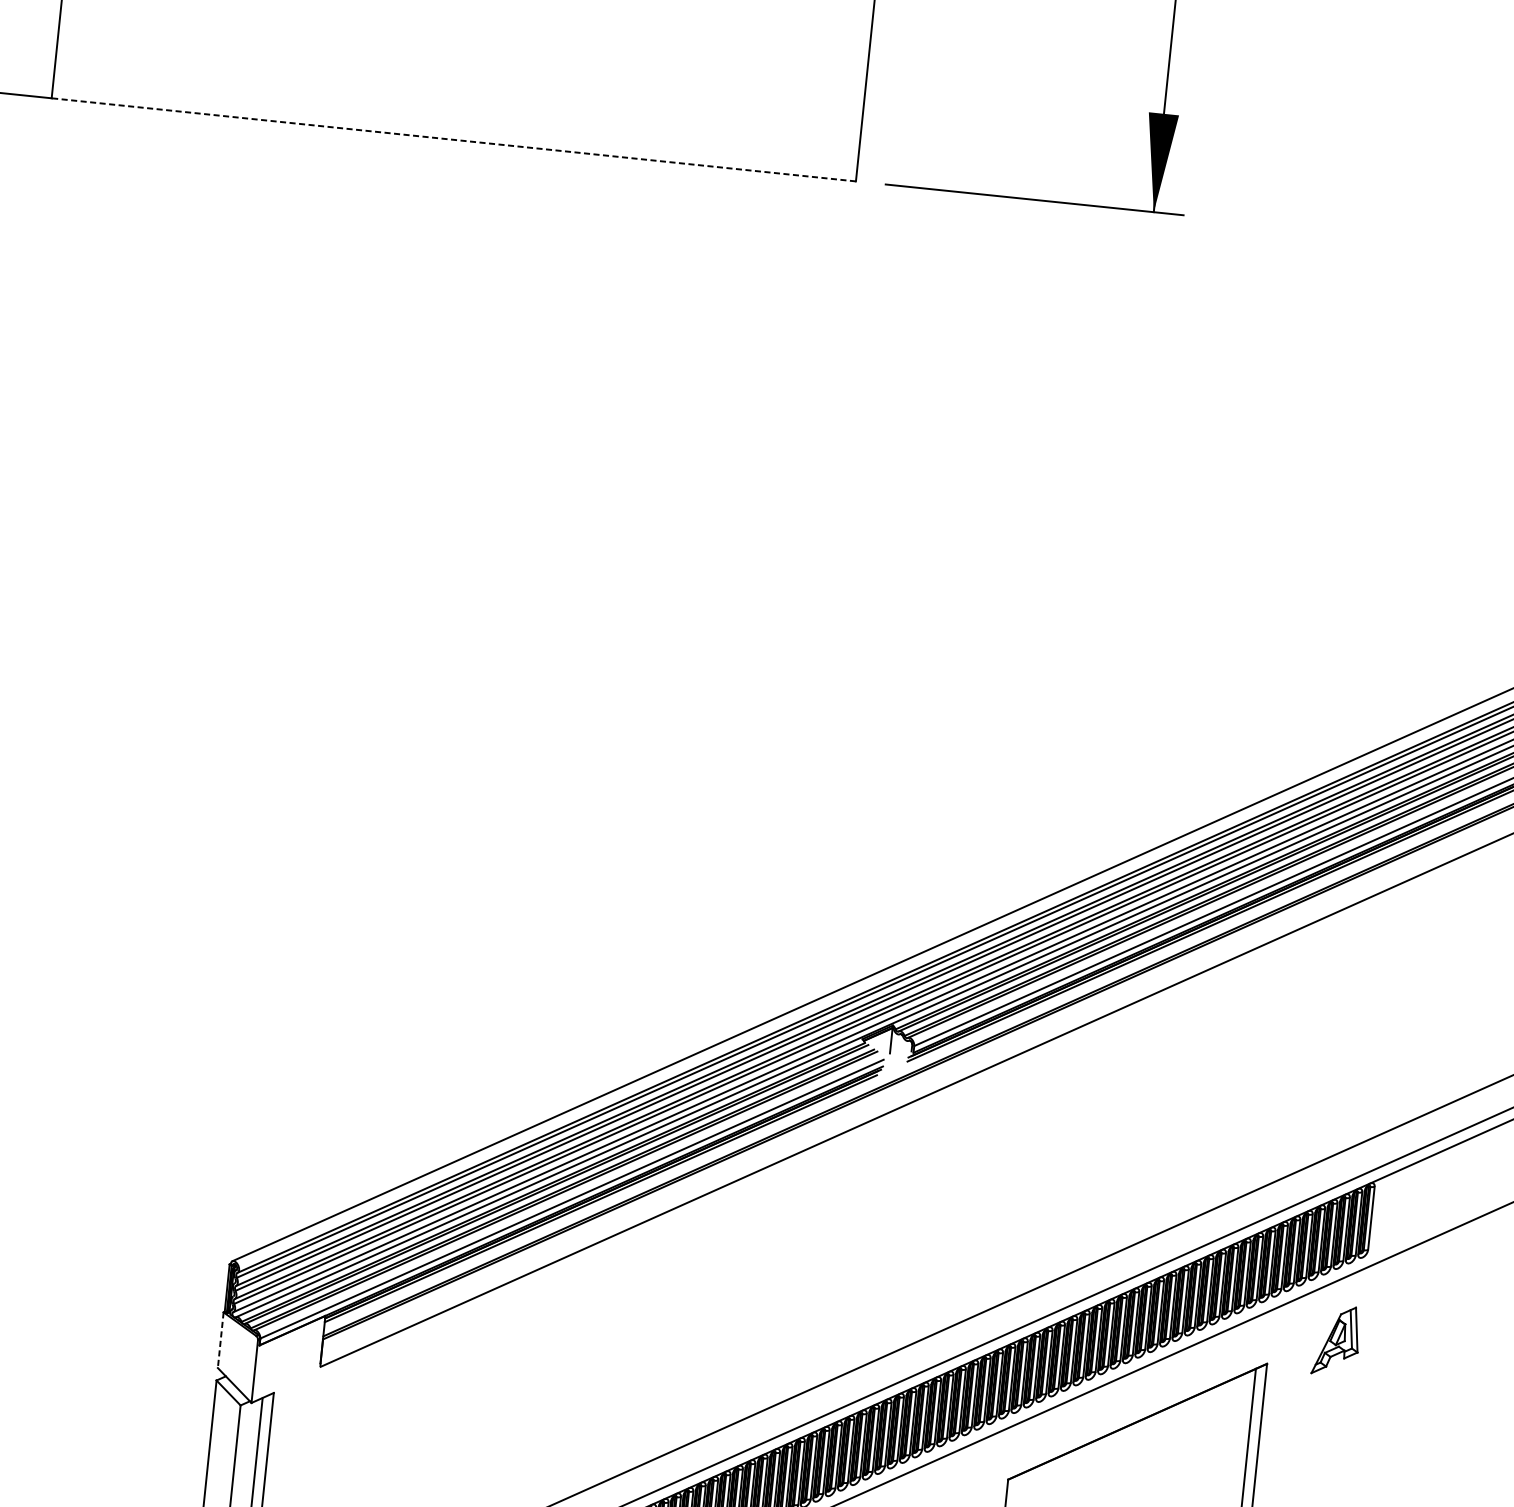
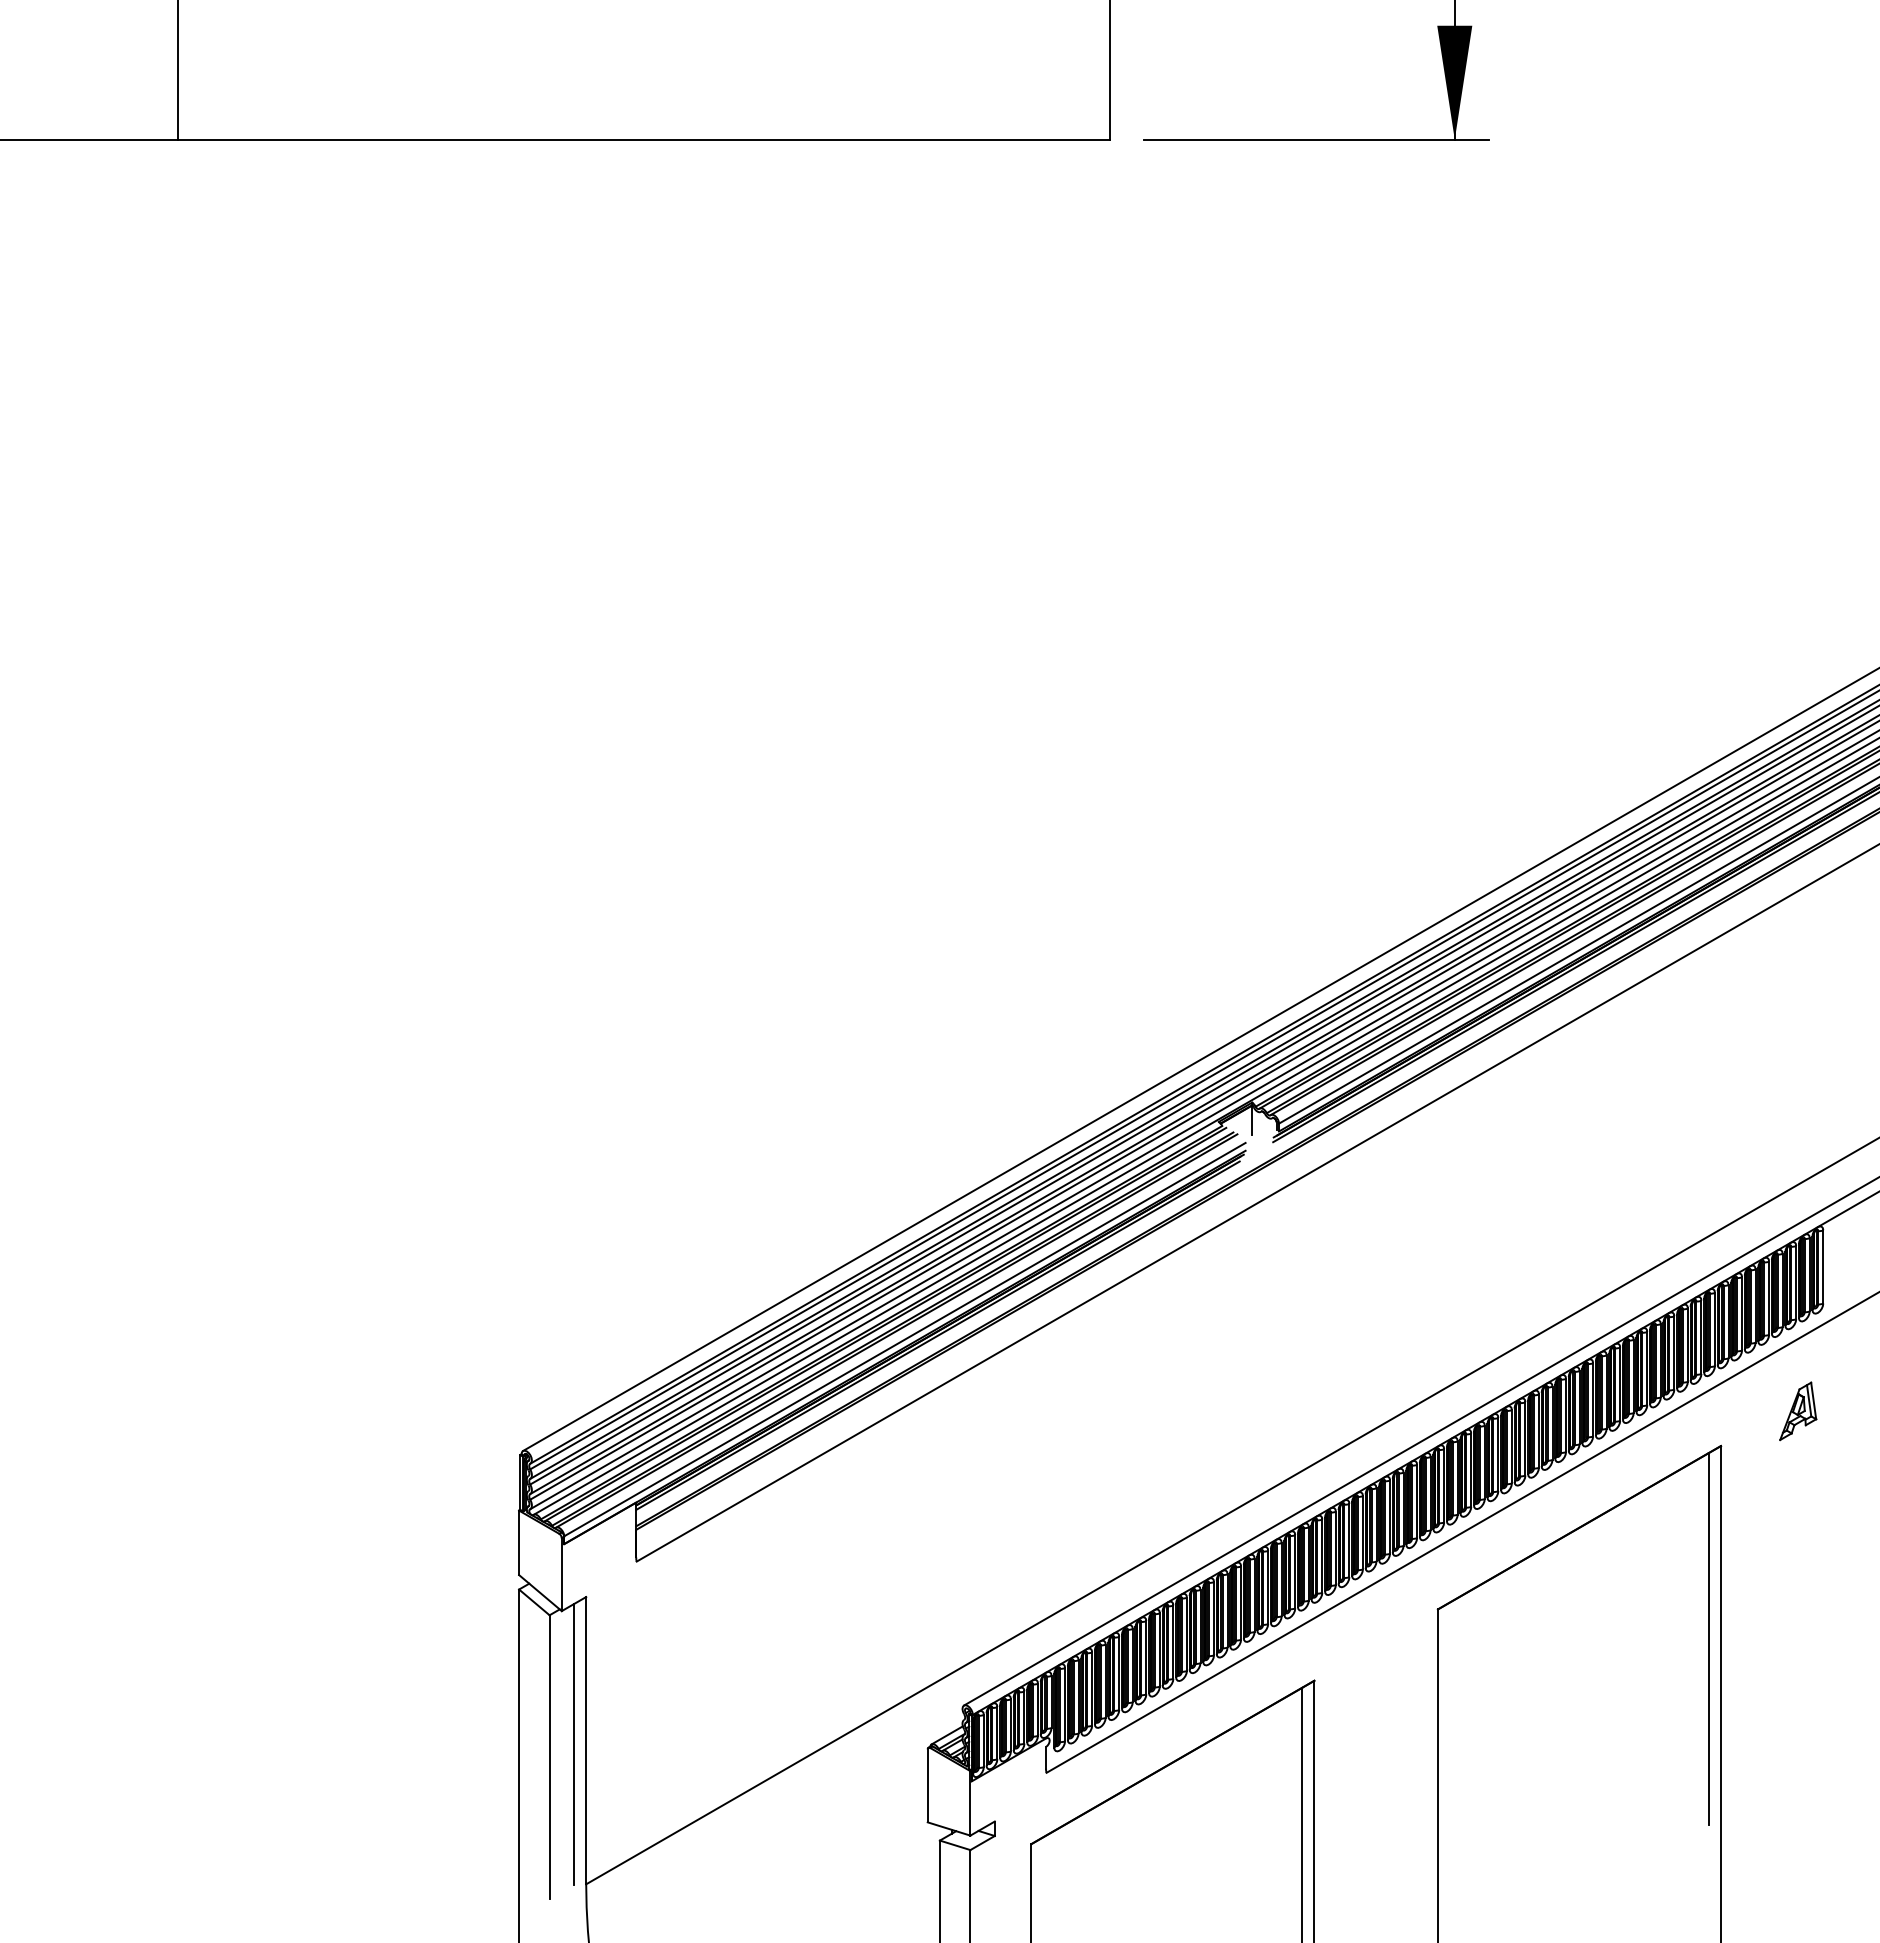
line: (454, 139) -> (644, 139), dashed -> solid
line: (221, 1340) -> (519, 1543), dashed -> solid
part: (1337, 1340) -> (1798, 1411), size x0.71

